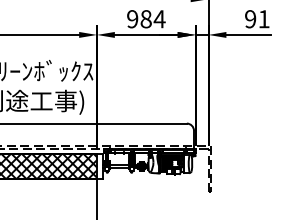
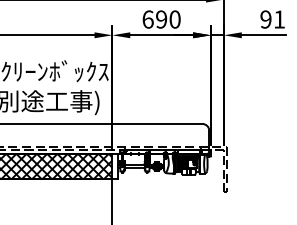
text: (146, 19) -> (161, 19), 984 -> 690

